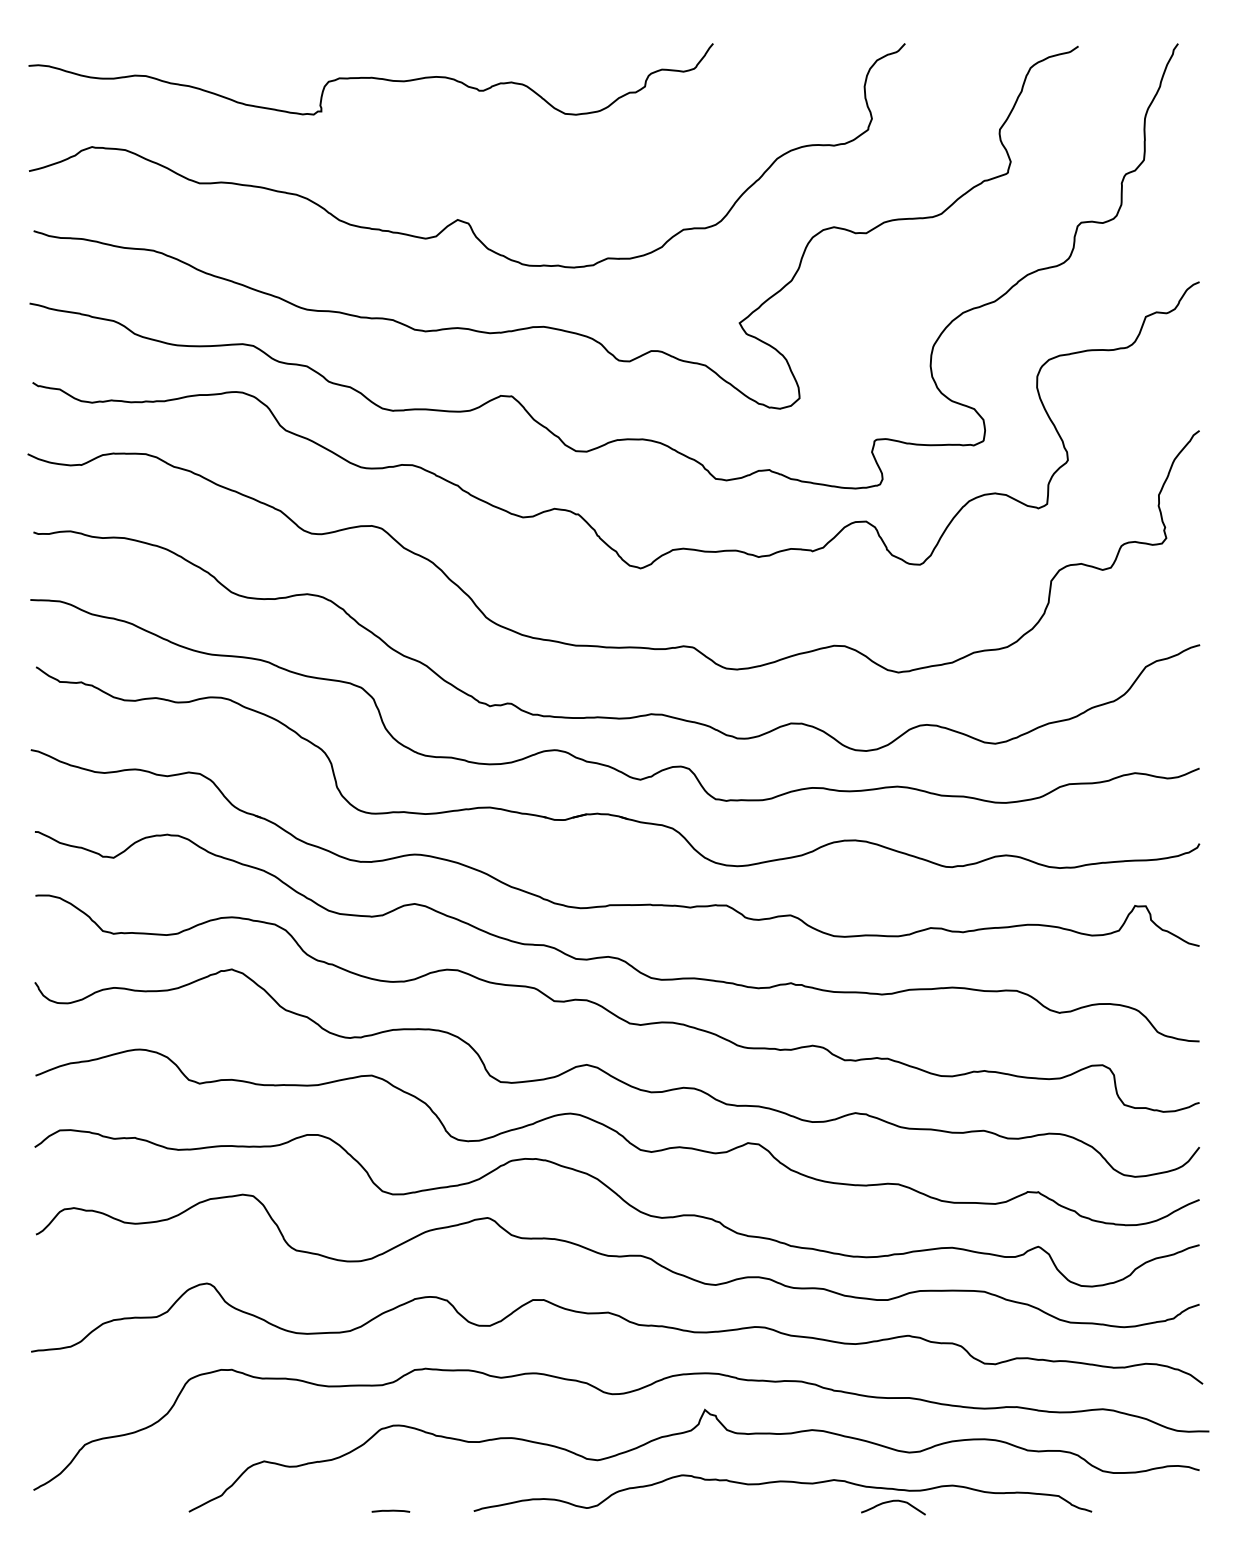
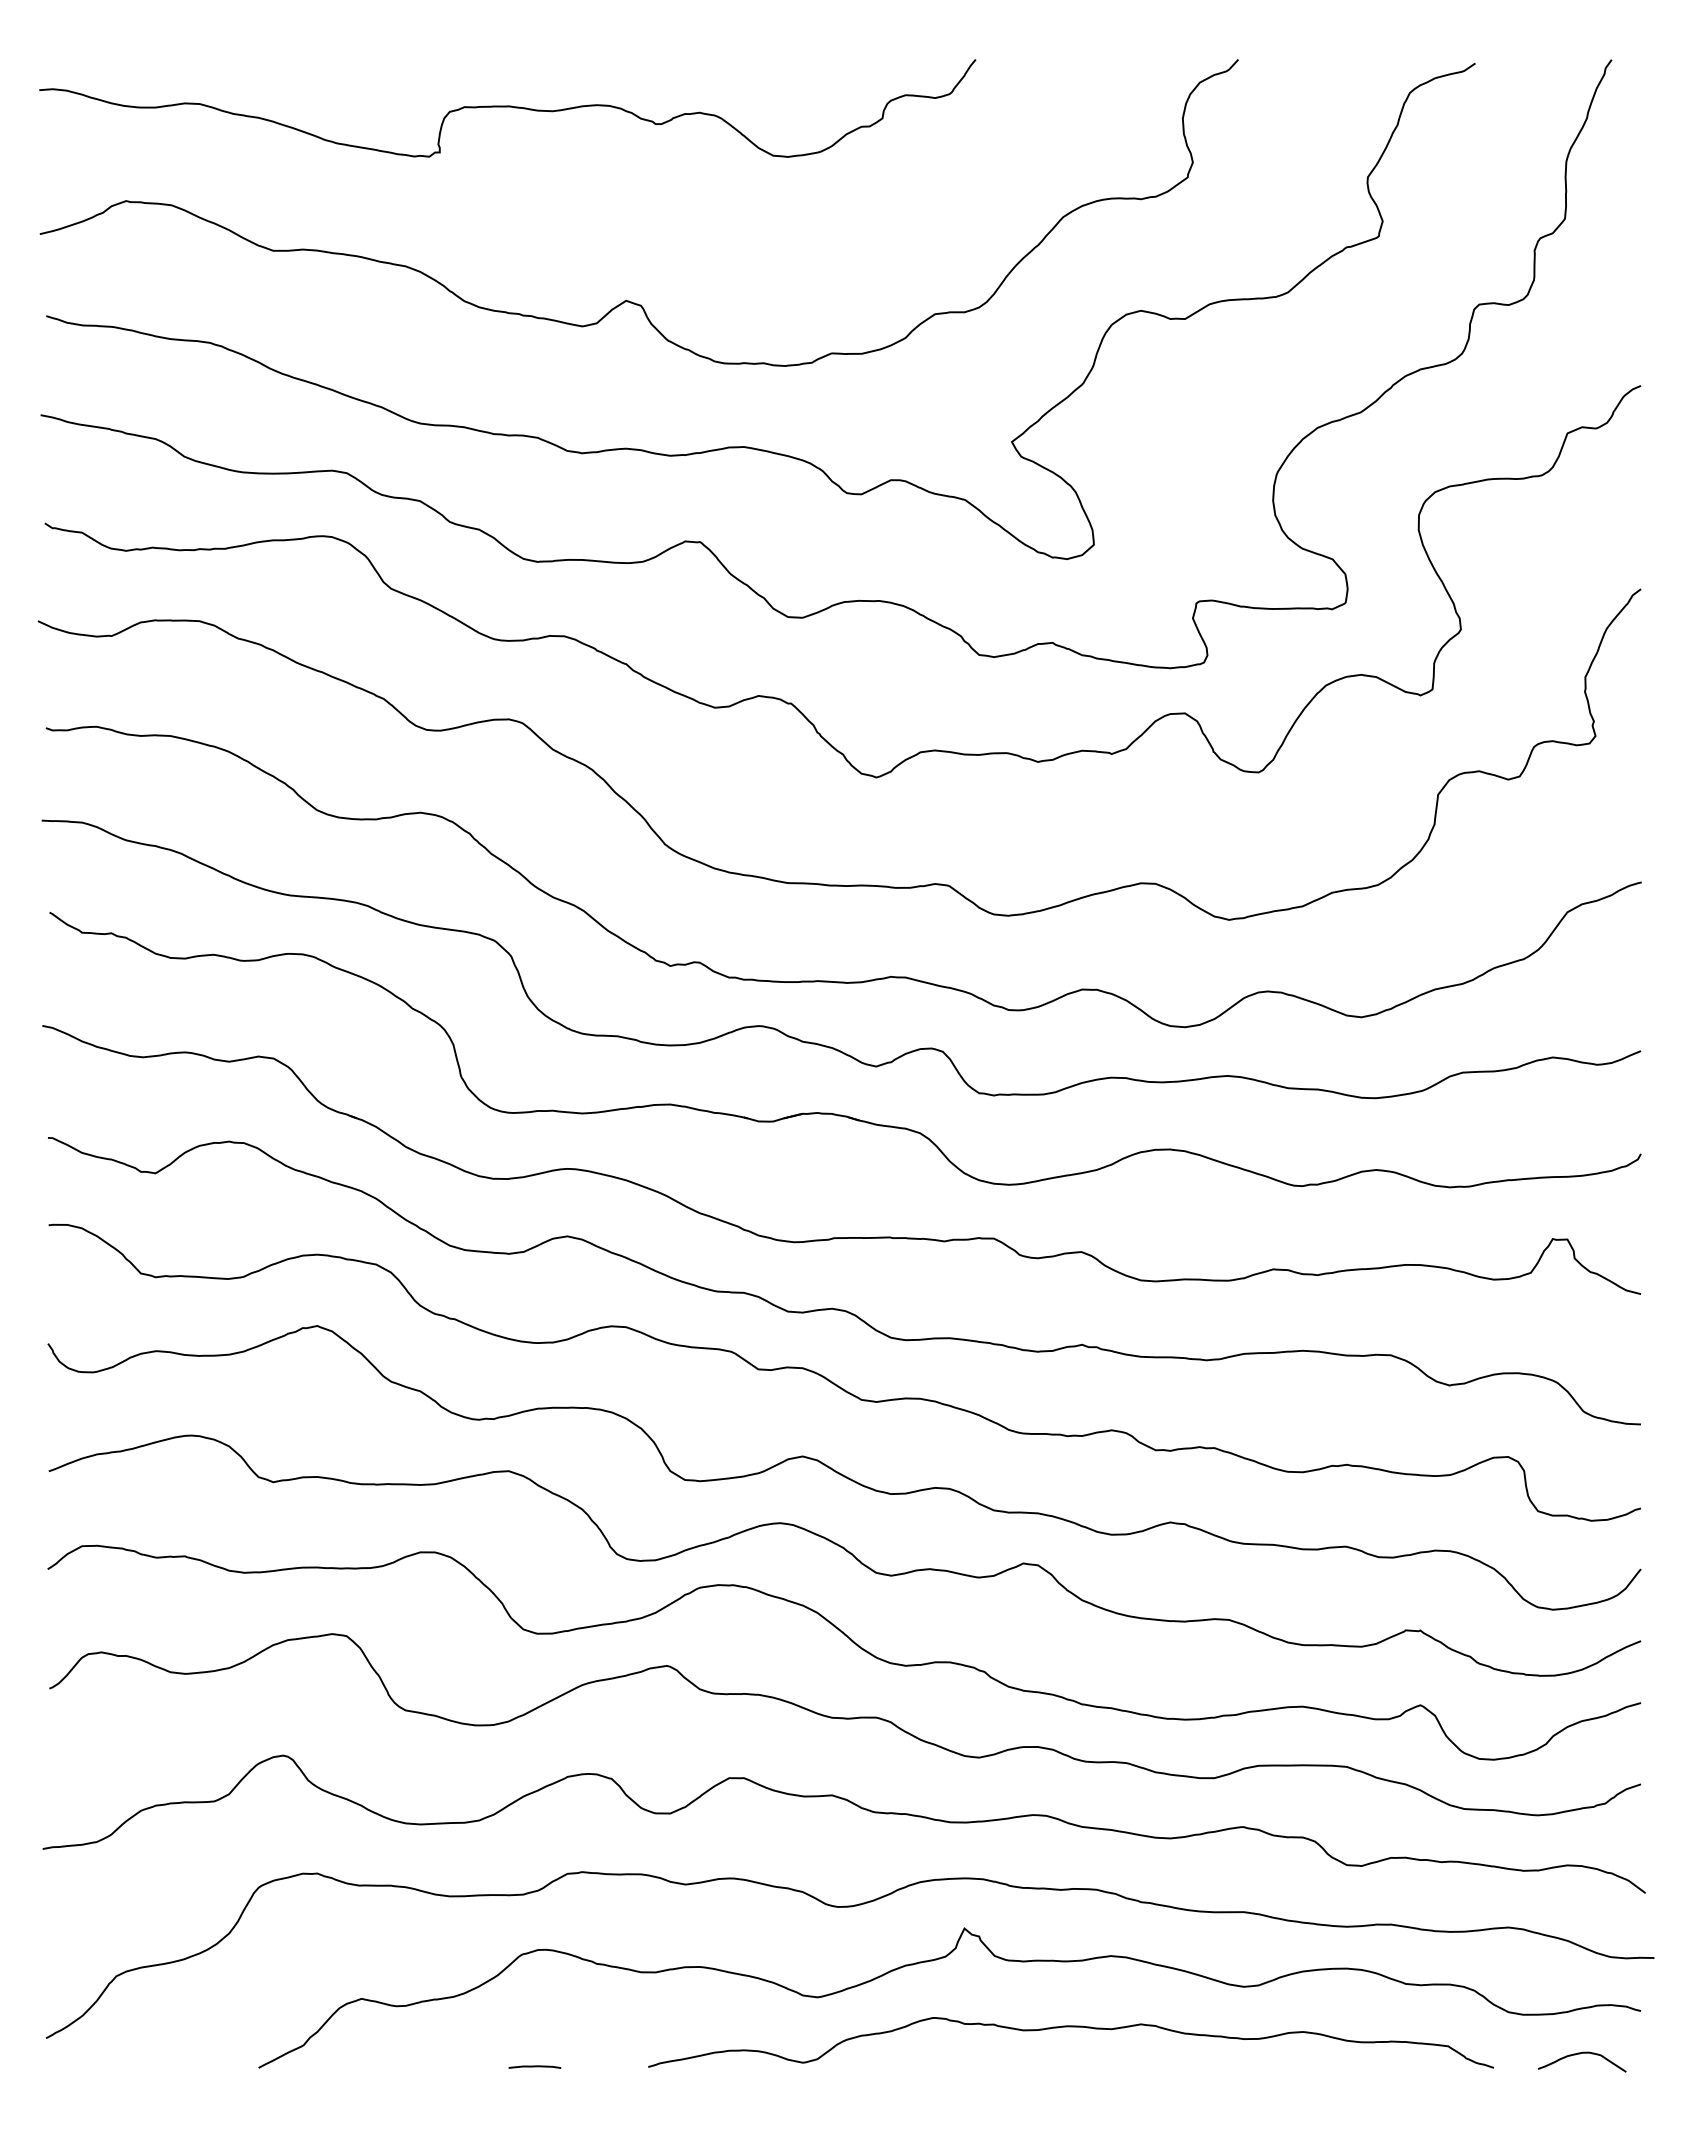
curve: (892, 1502) -> (1580, 2054), moved

